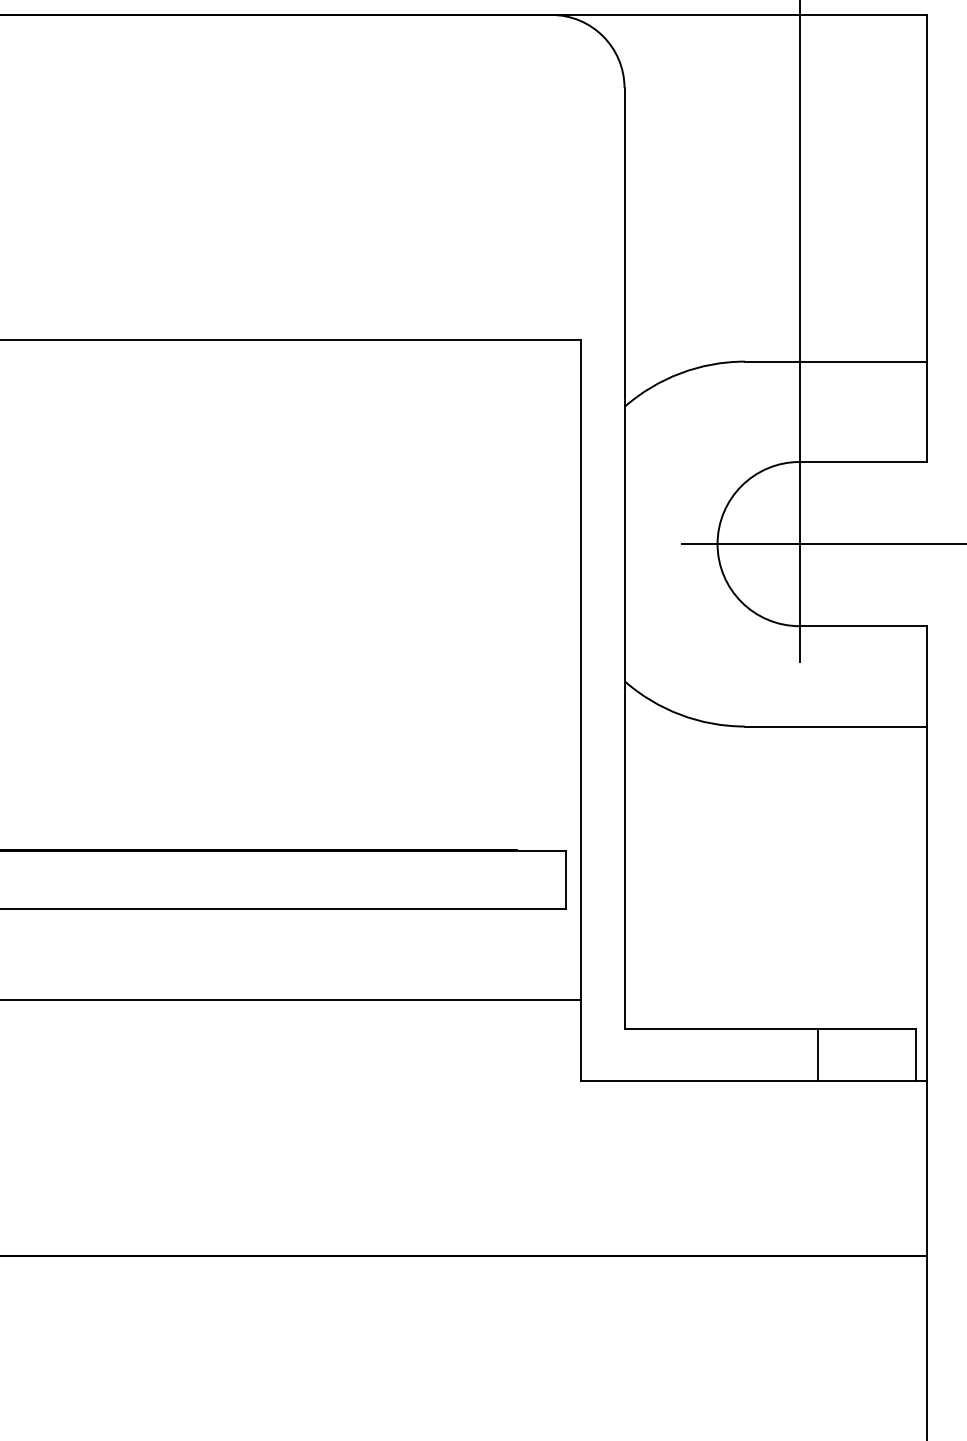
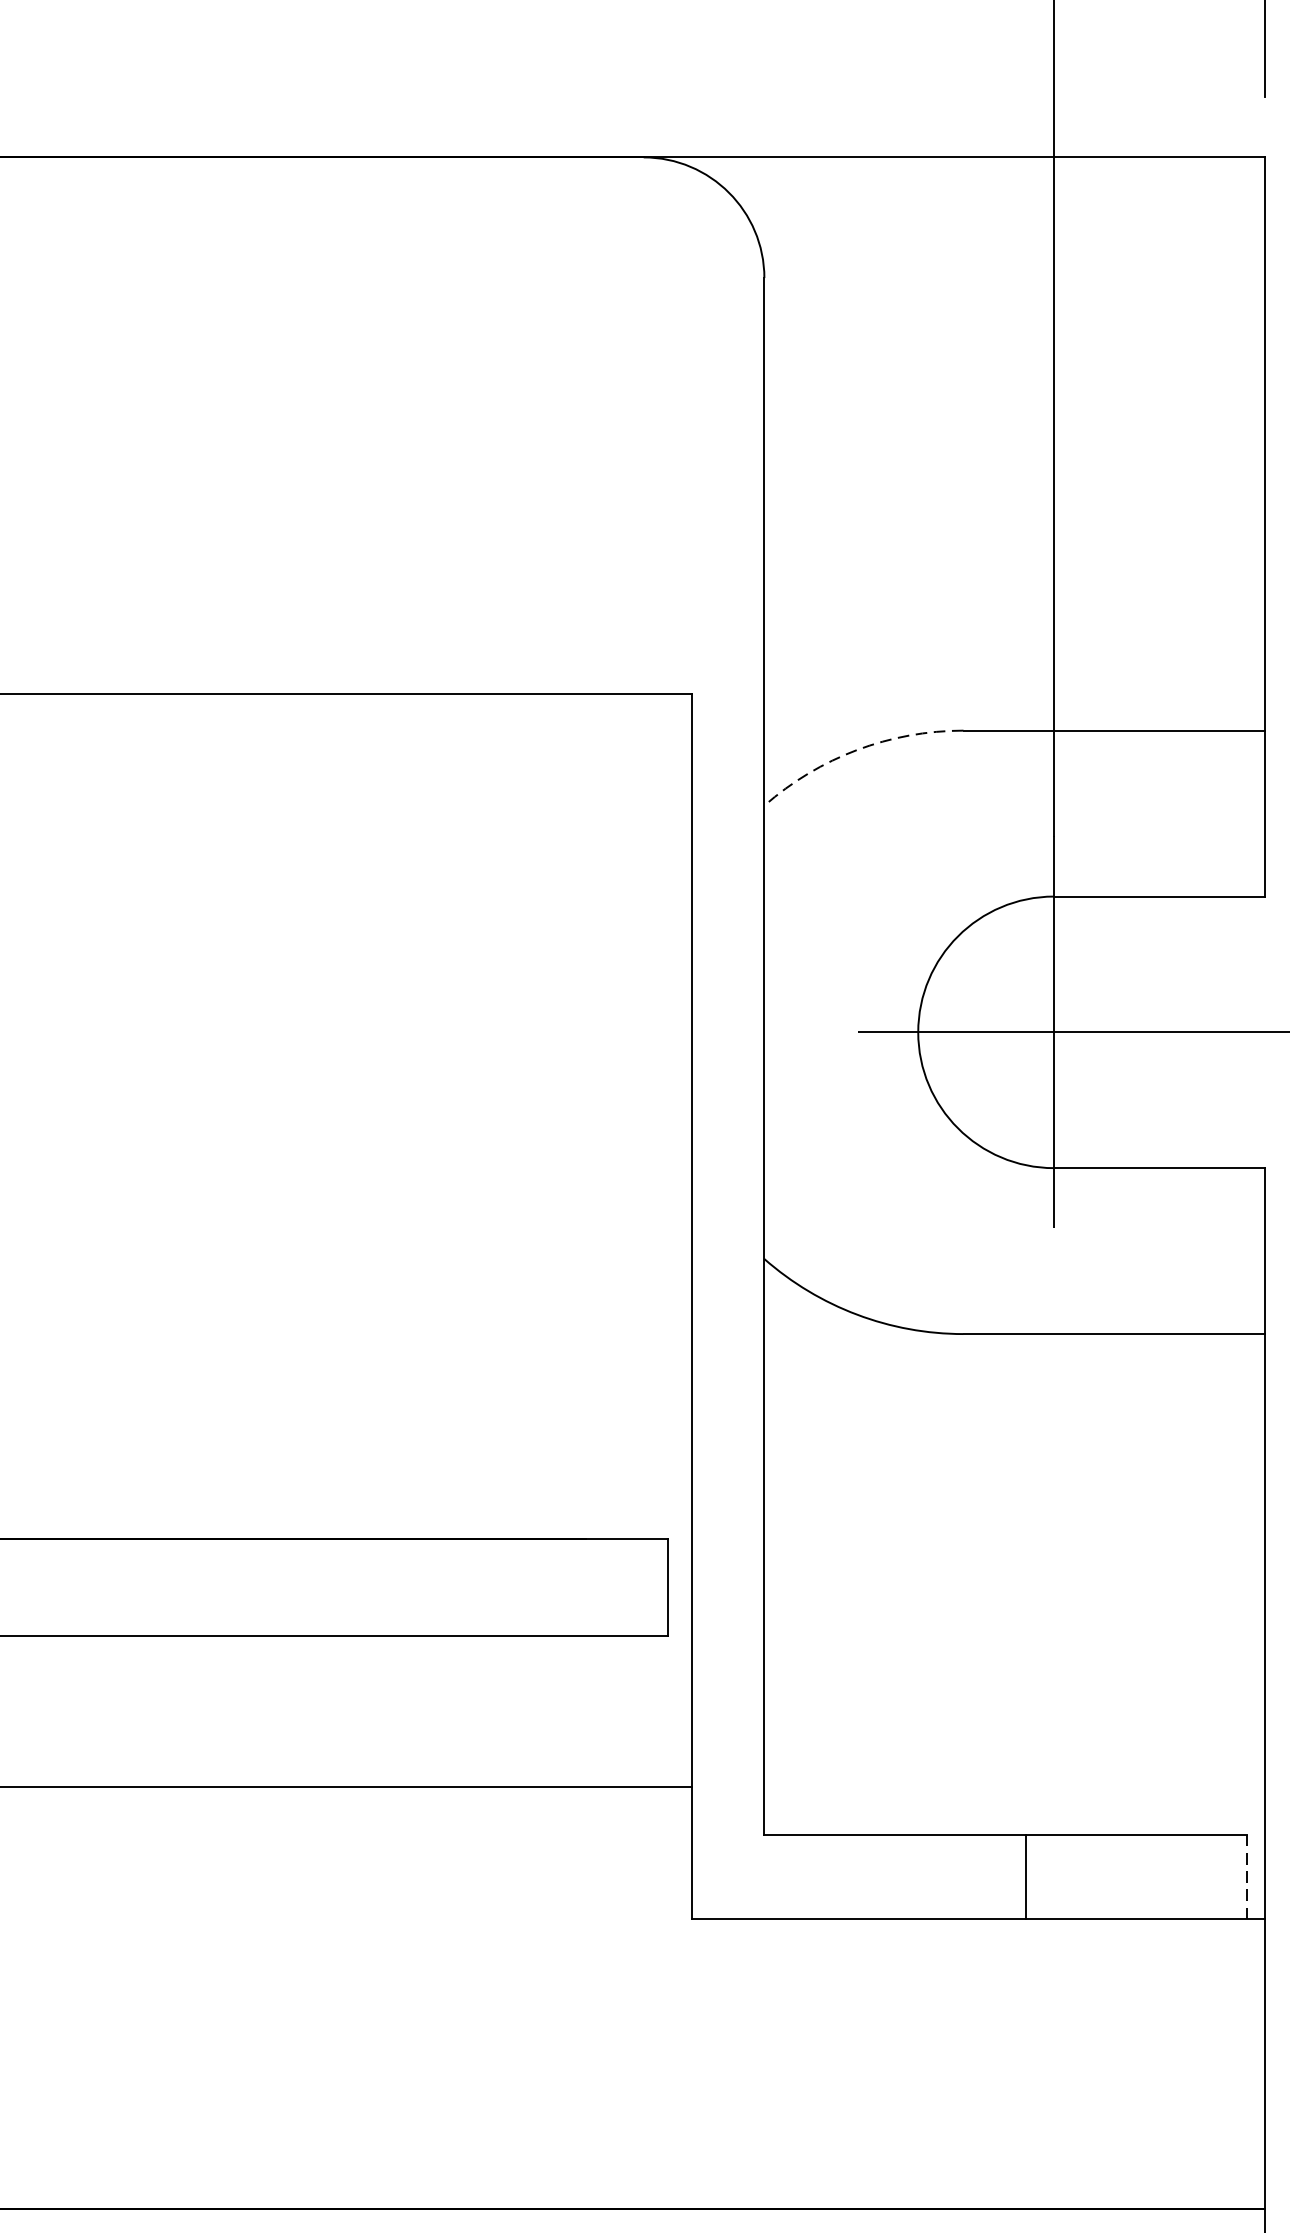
arc: (680, 373) -> (856, 750), solid -> dashed
line: (817, 1054) -> (1025, 1876), moved
line: (916, 1054) -> (1247, 1876), solid -> dashed

